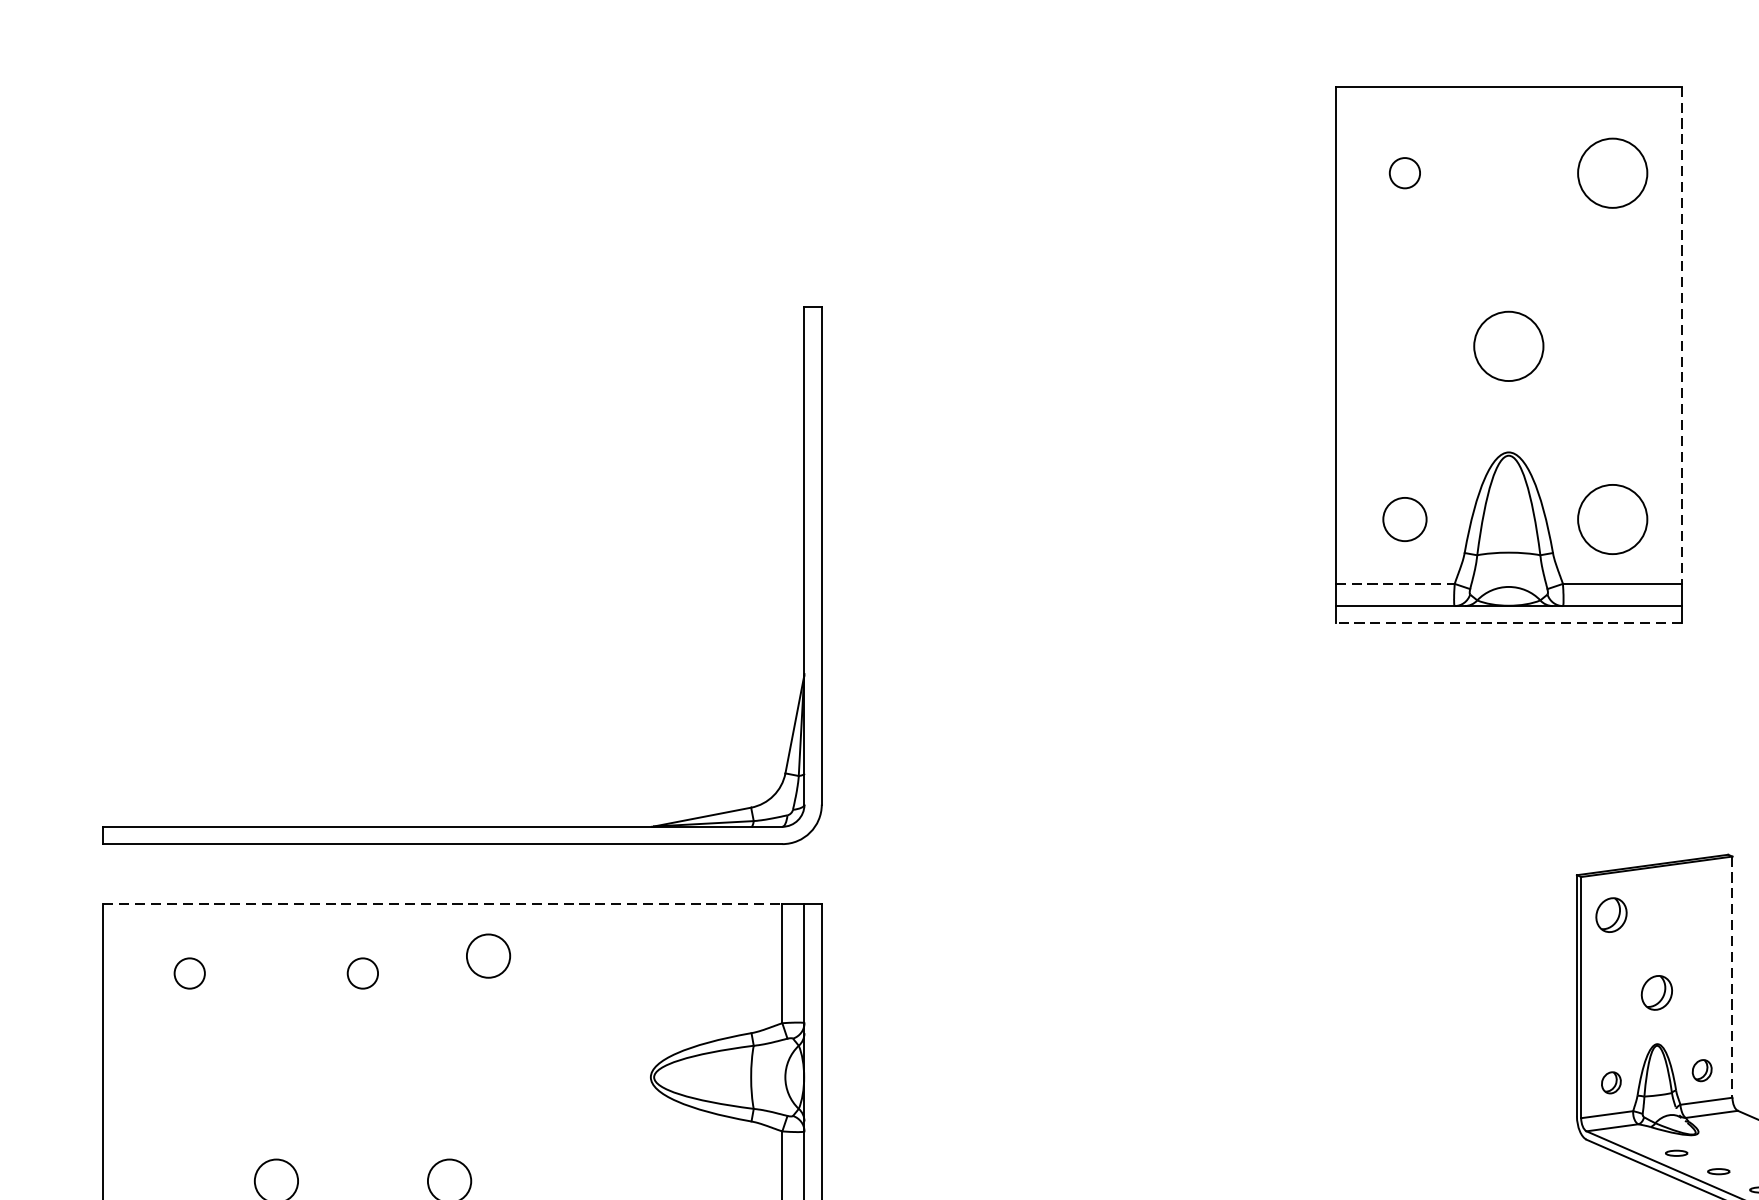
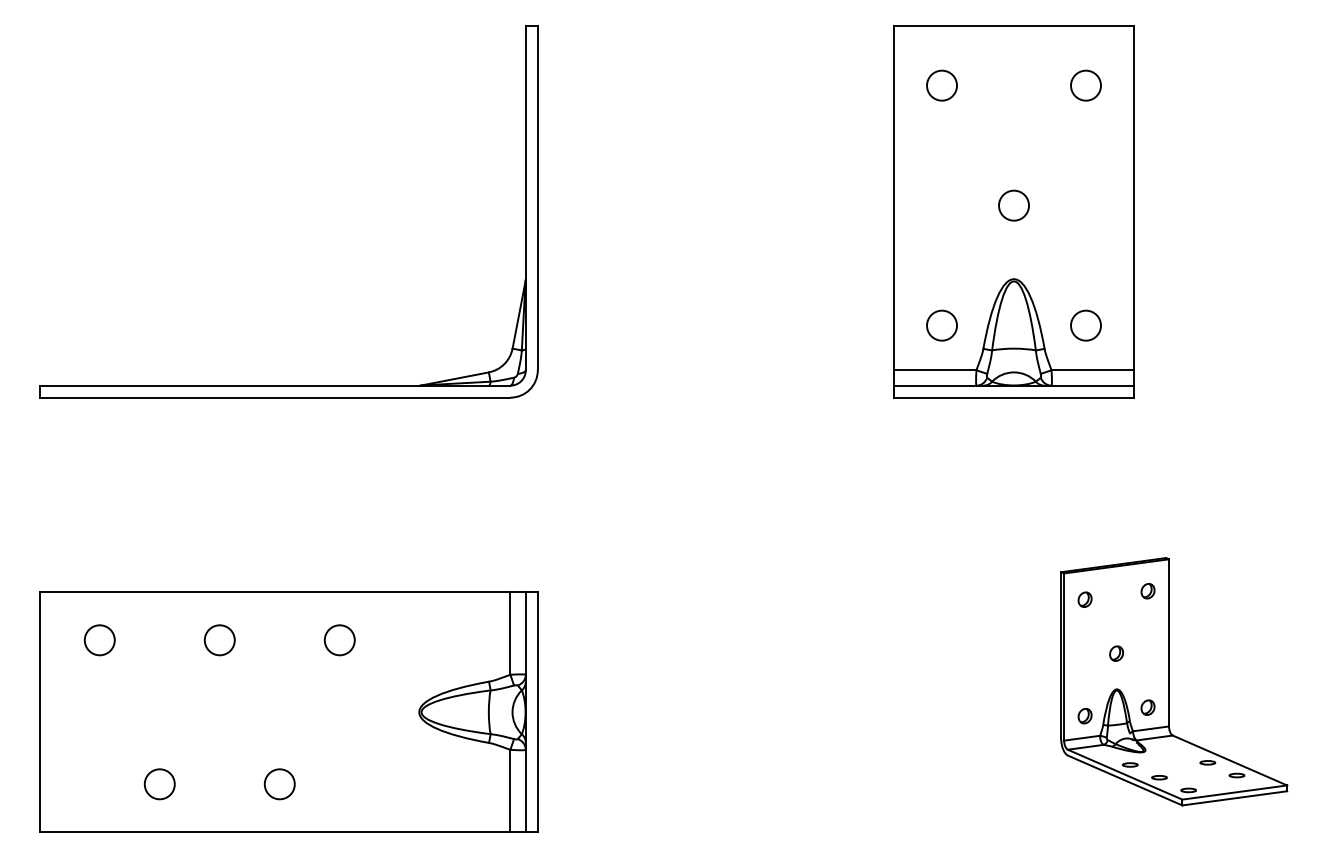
circle: (1404, 173) -> (941, 85), size x1.43
circle: (1613, 173) -> (1086, 85), size x0.62
line: (1682, 336) -> (1134, 198), dashed -> solid
circle: (1509, 346) -> (1014, 205), size x0.62
circle: (1613, 519) -> (1086, 325), size x0.62
line: (1395, 584) -> (935, 370), dashed -> solid
line: (1509, 623) -> (1014, 397), dashed -> solid
part: (462, 826) -> (288, 385), moved
part: (1701, 903) -> (1147, 591), added
line: (443, 904) -> (275, 592), dashed -> solid
part: (1610, 914) -> (1084, 599), size x0.62
circle: (488, 956) -> (339, 640), moved
circle: (189, 973) -> (99, 640), size x1.43
circle: (362, 973) -> (219, 640), size x1.43
line: (1731, 976) -> (1168, 642), dashed -> solid
part: (1656, 992) -> (1116, 653), size x0.62

